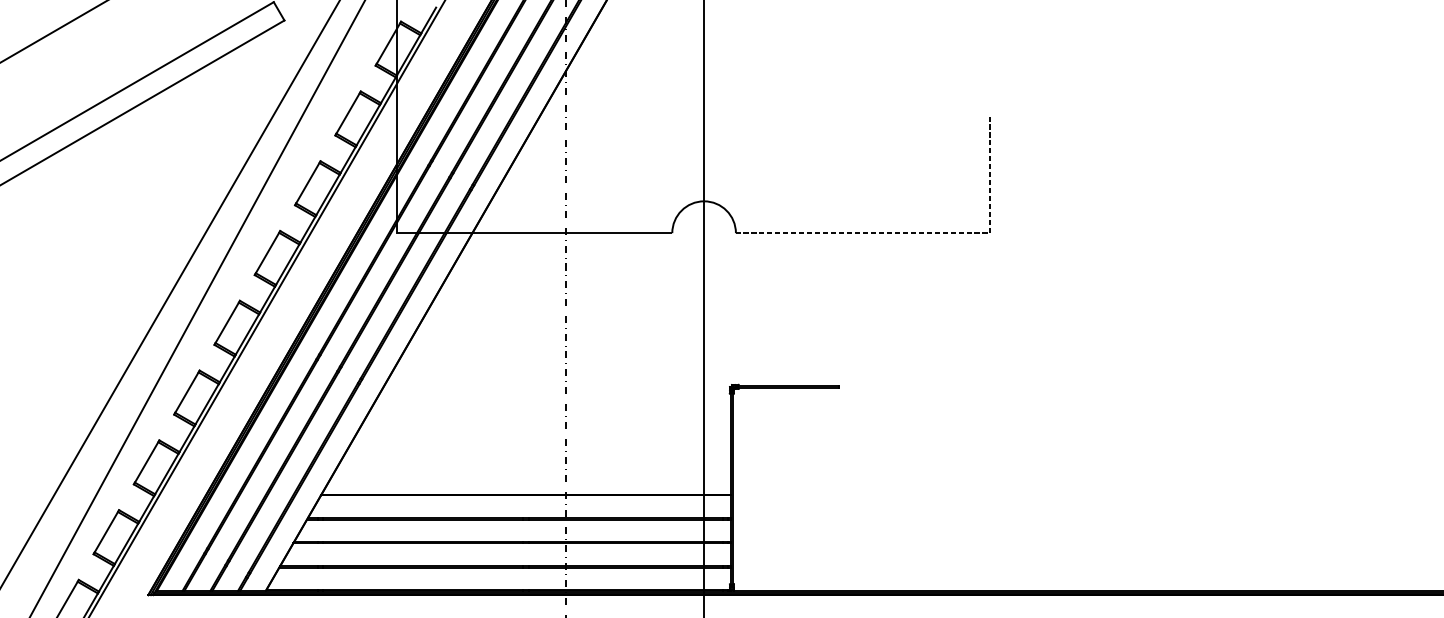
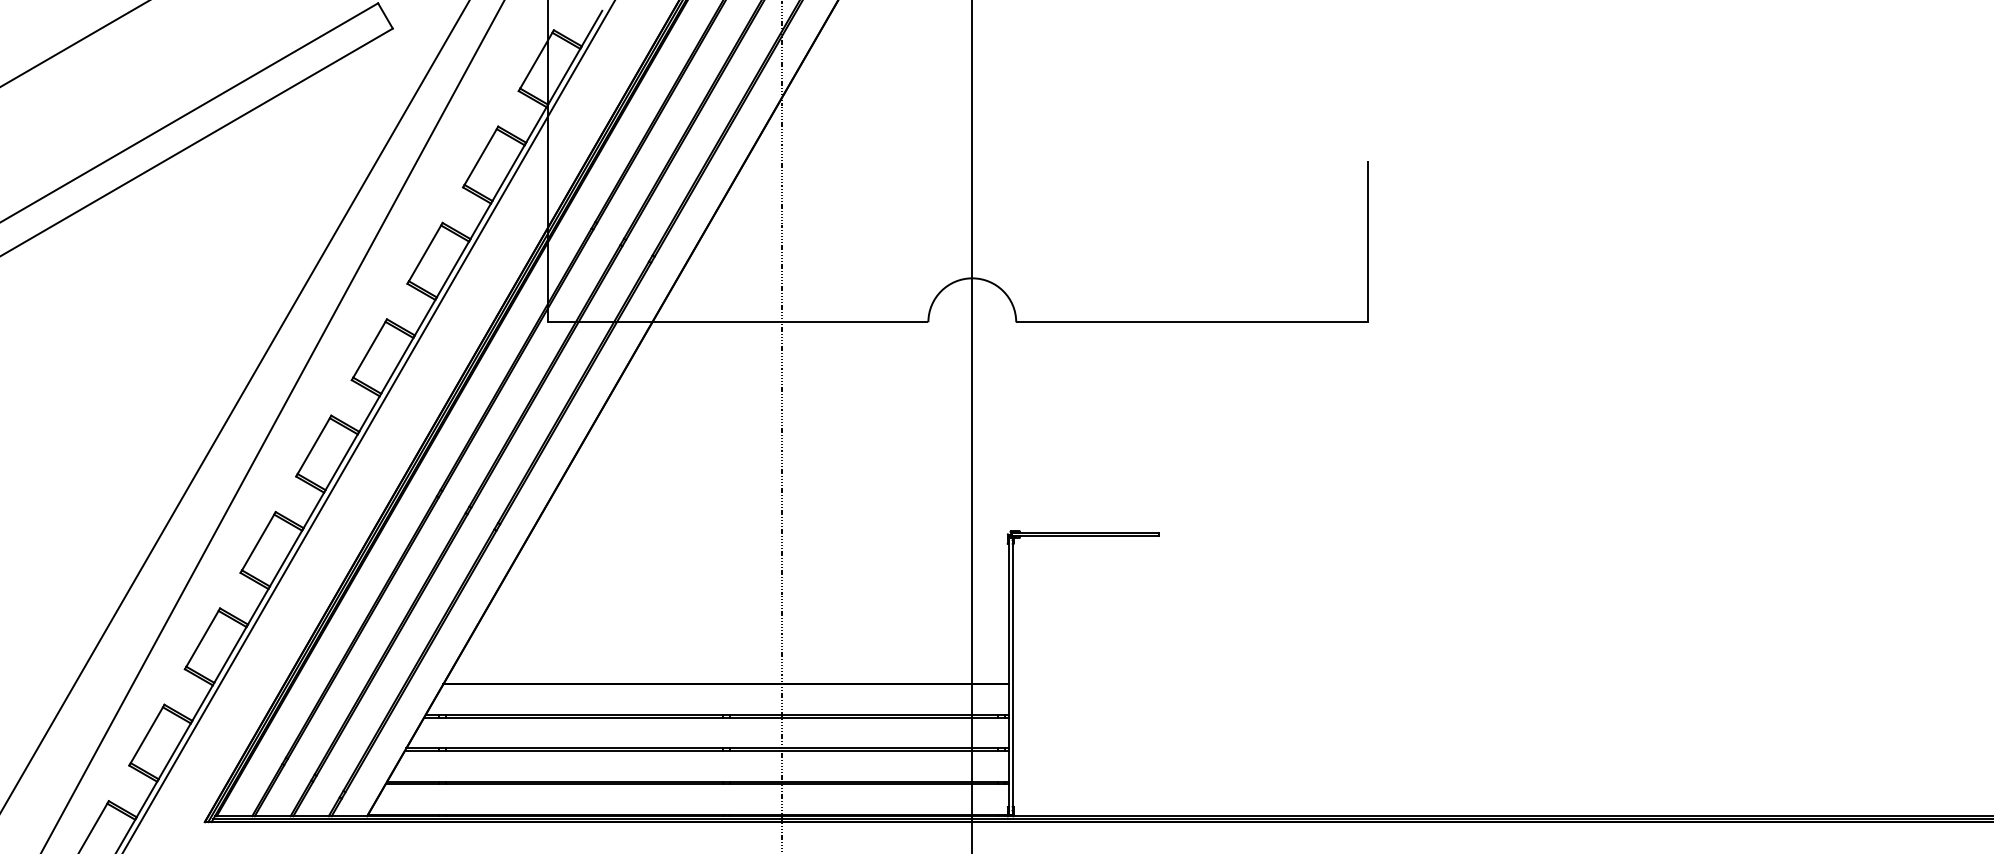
line: (921, 233) -> (1272, 322), dashed -> solid

